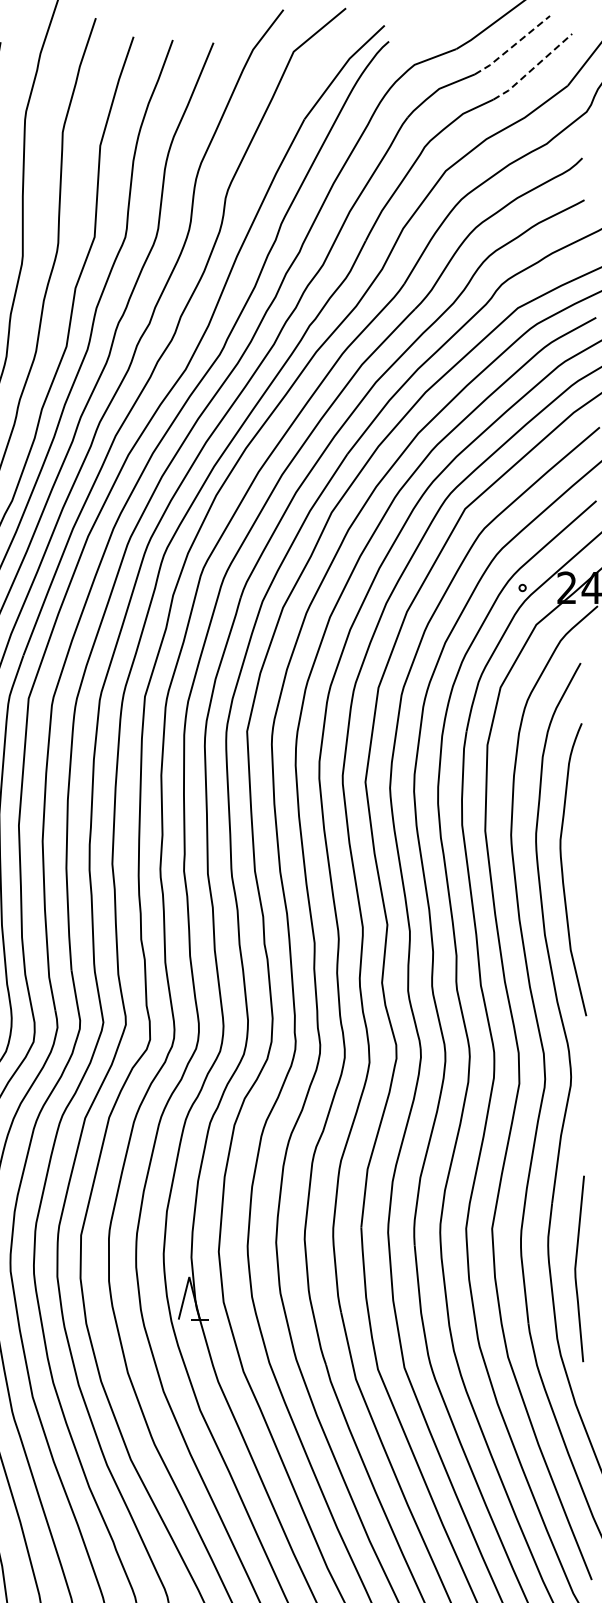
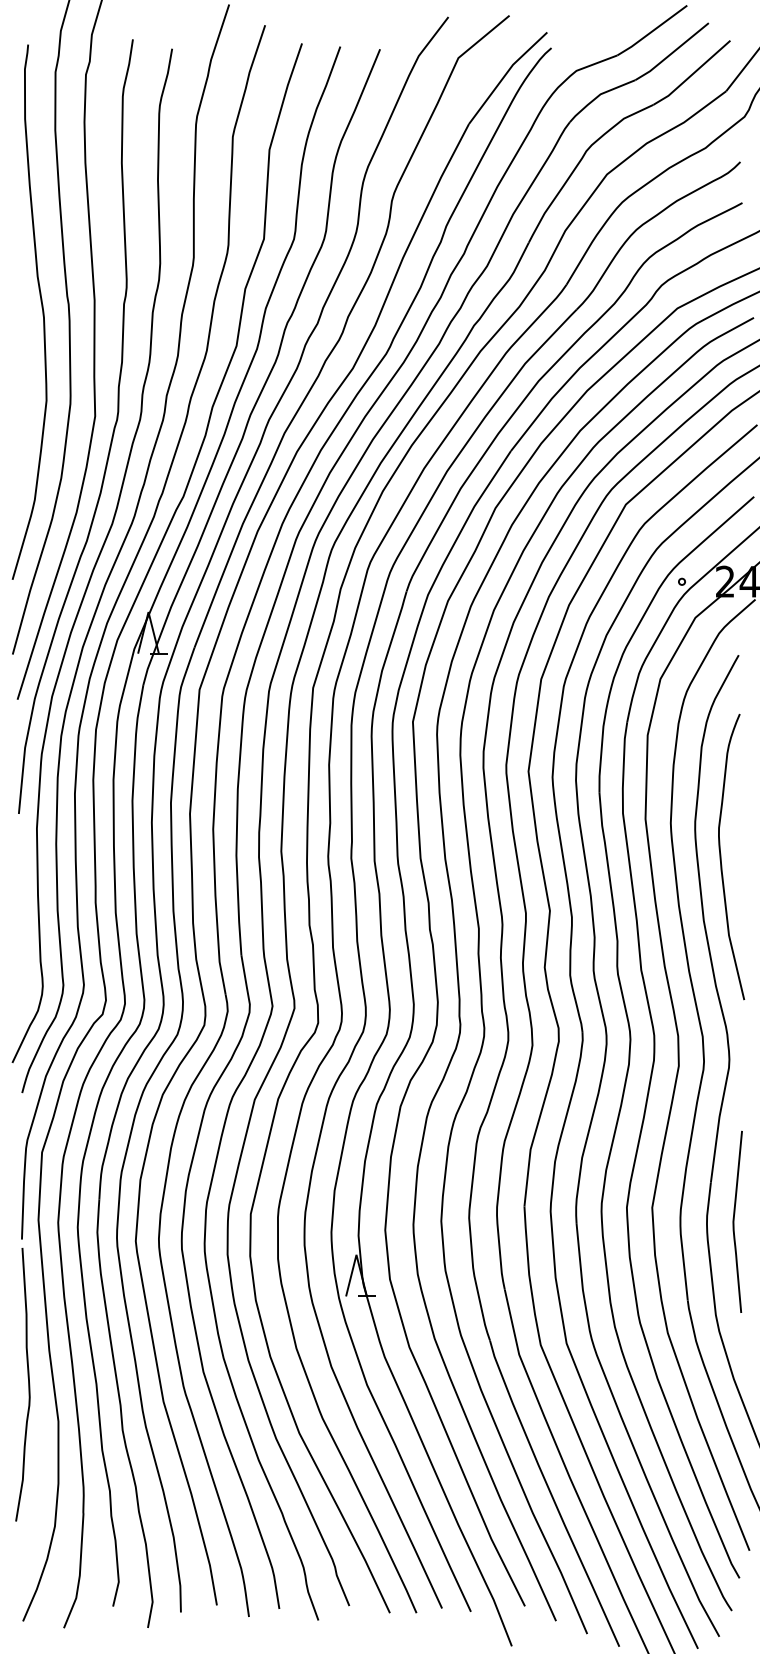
line: (512, 46) -> (672, 52), dashed -> solid
line: (533, 68) -> (692, 74), dashed -> solid
curve: (576, 1268) -> (734, 1221), moved

